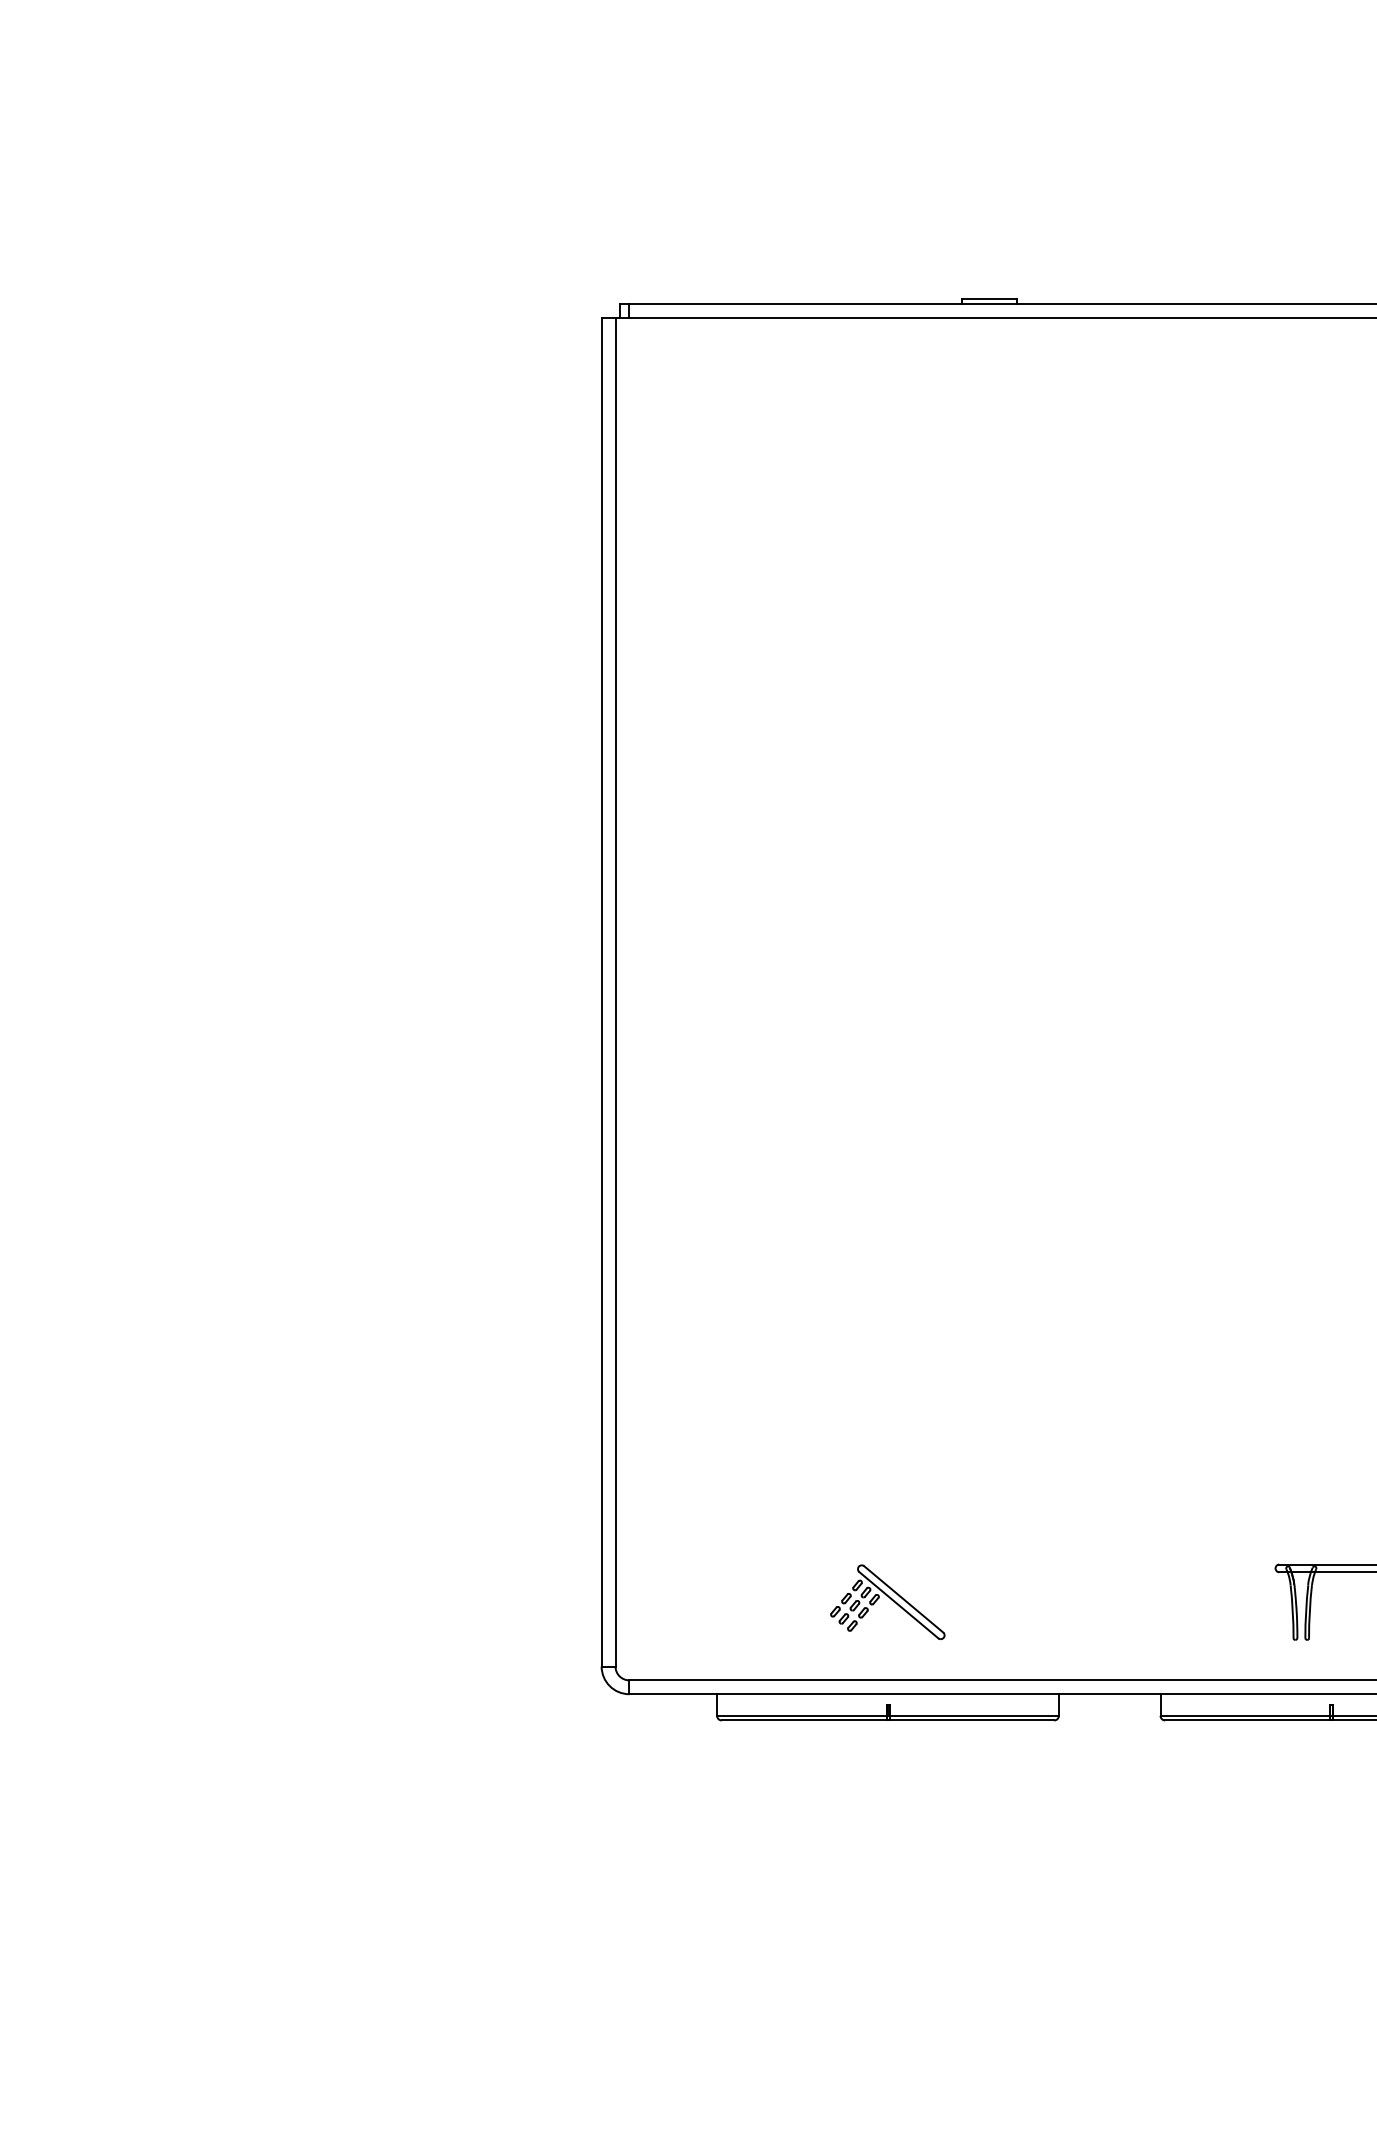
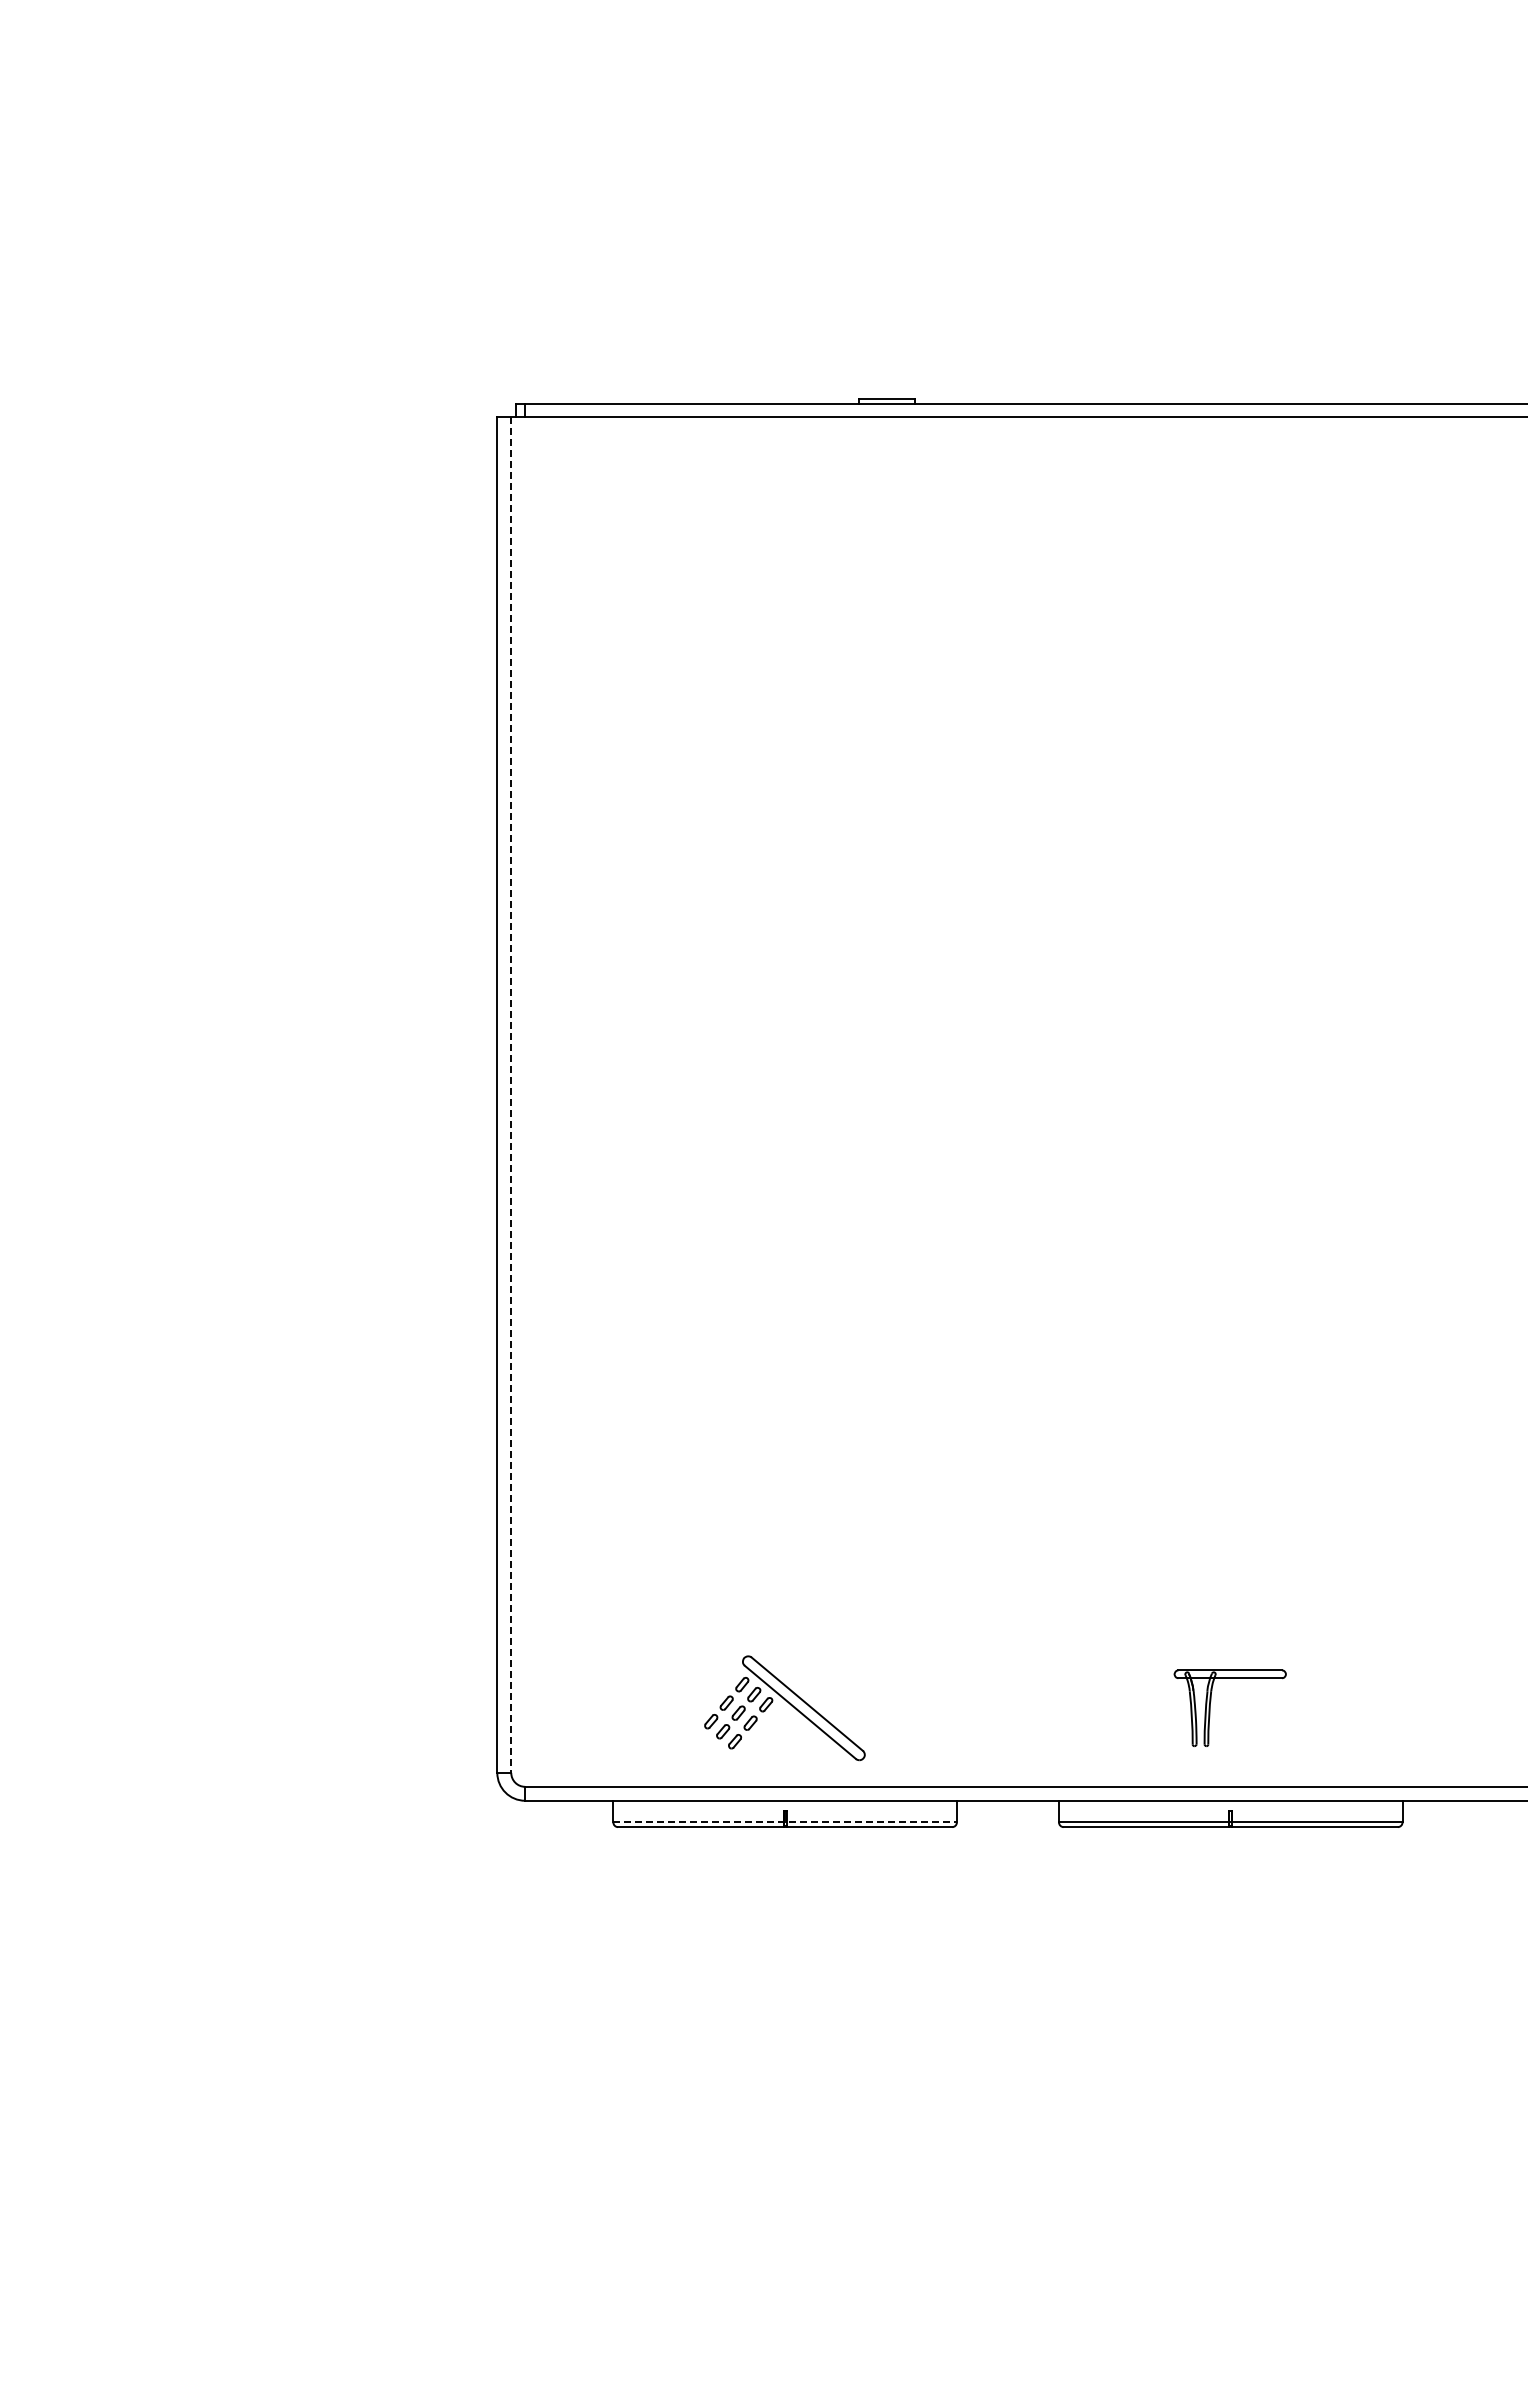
line: (615, 992) -> (511, 1095), solid -> dashed
part: (887, 1602) -> (784, 1708), size x1.4
line: (888, 1715) -> (785, 1822), solid -> dashed

